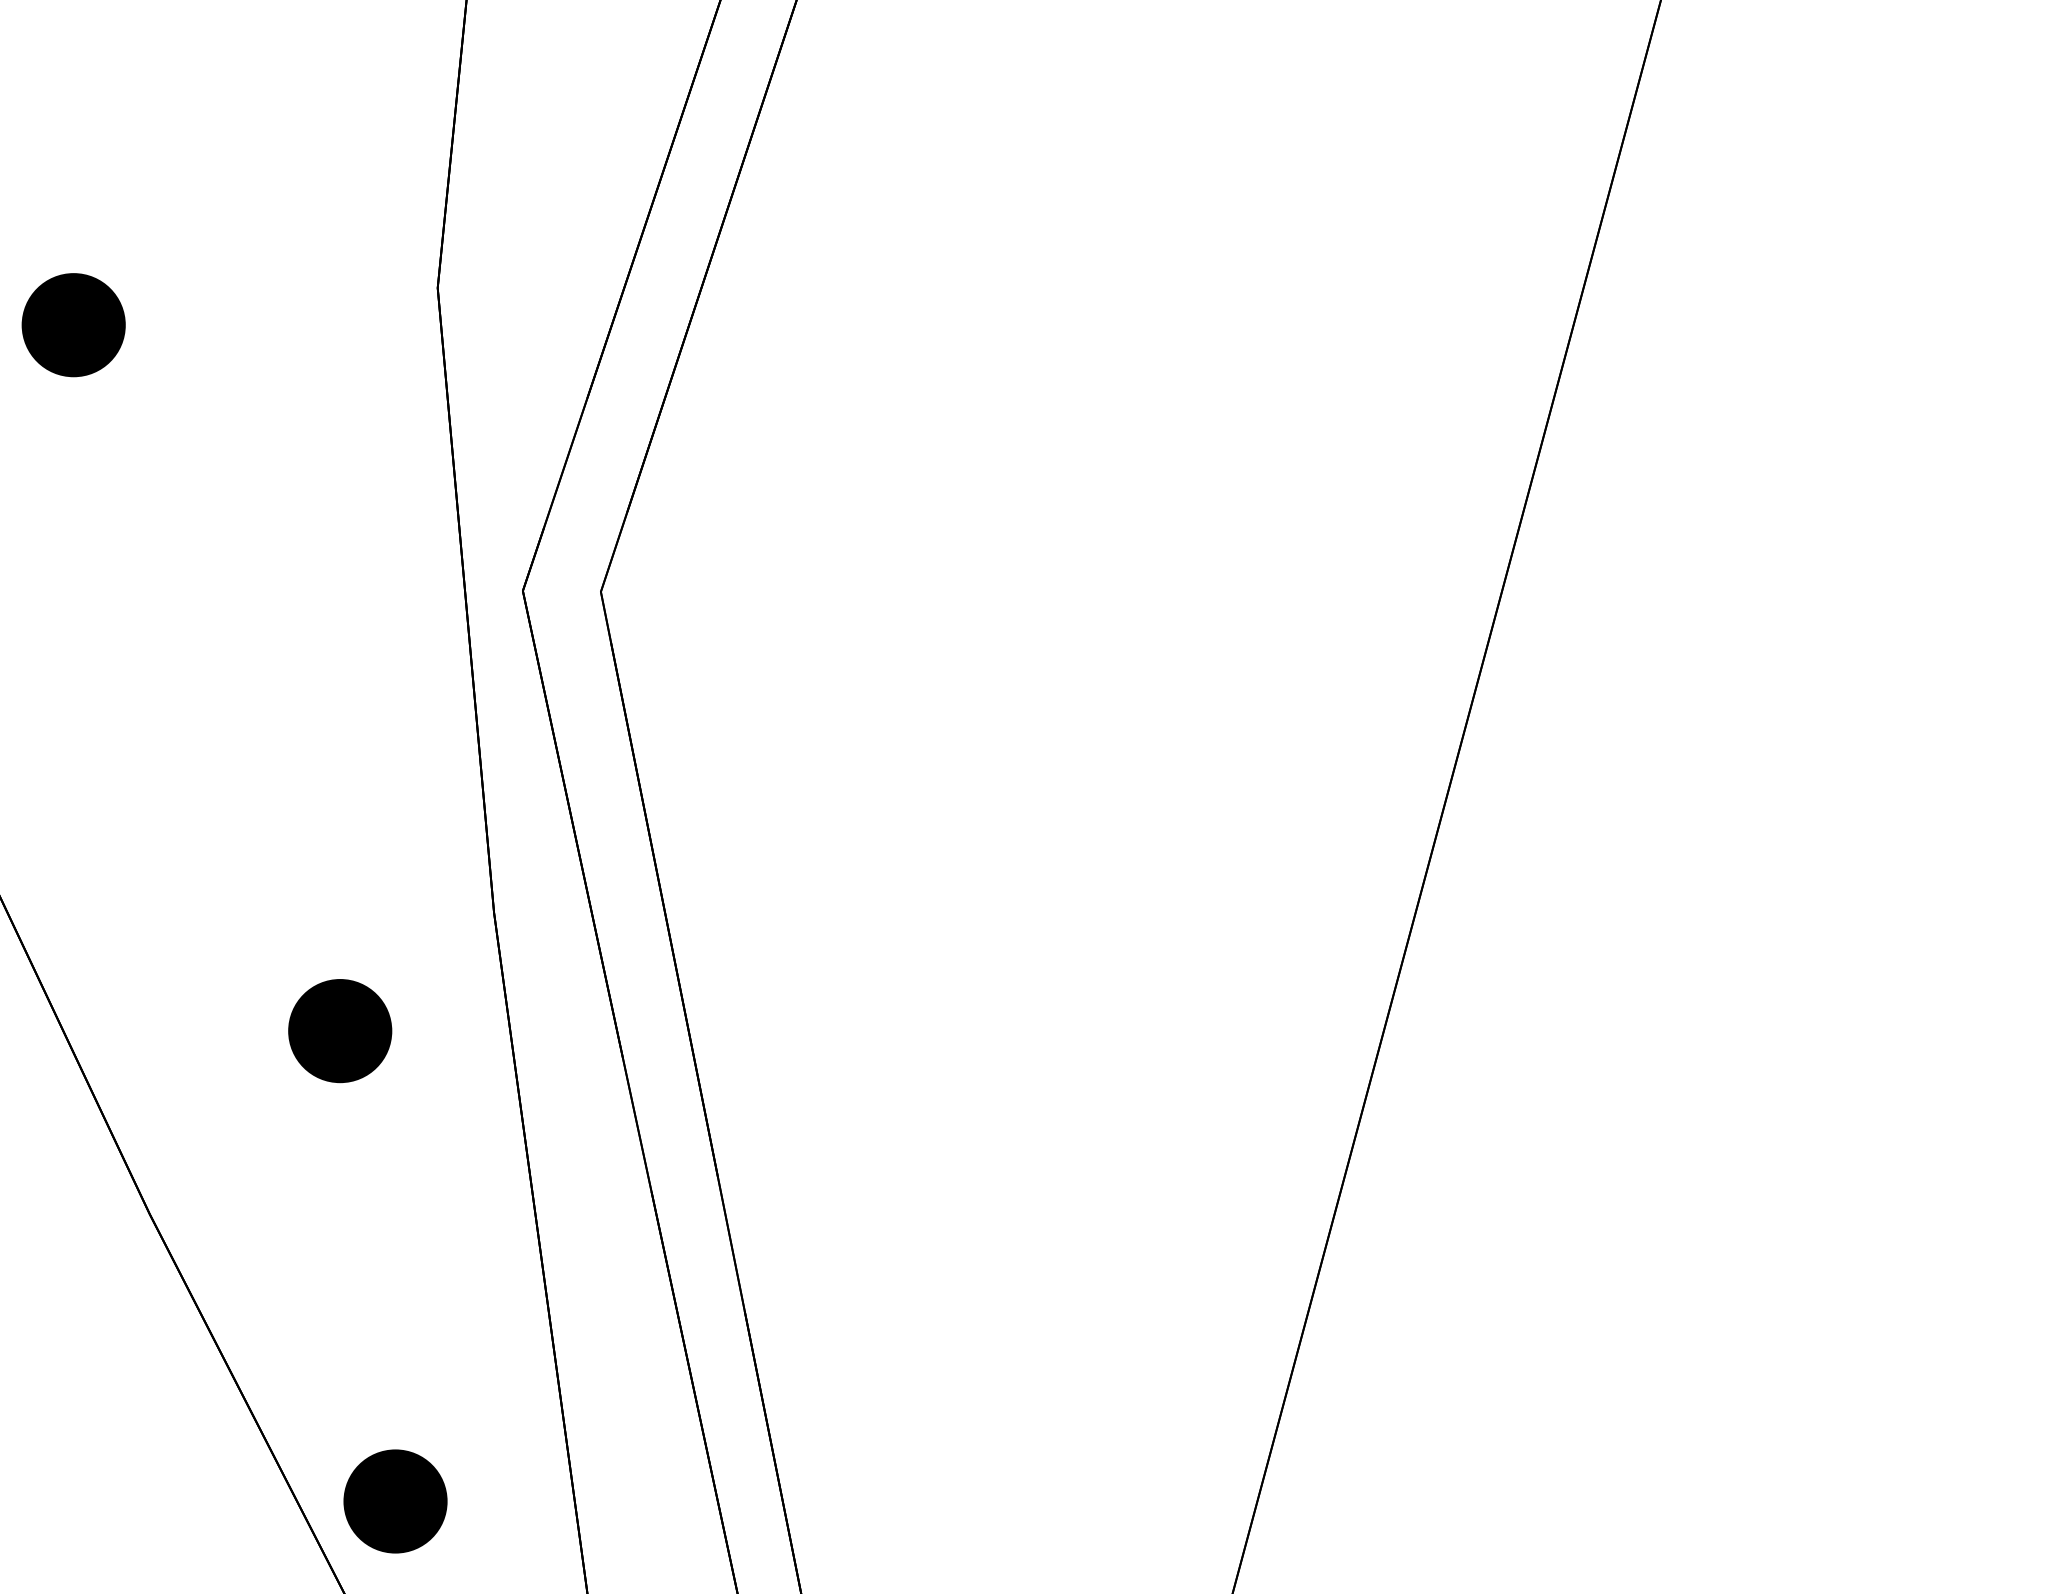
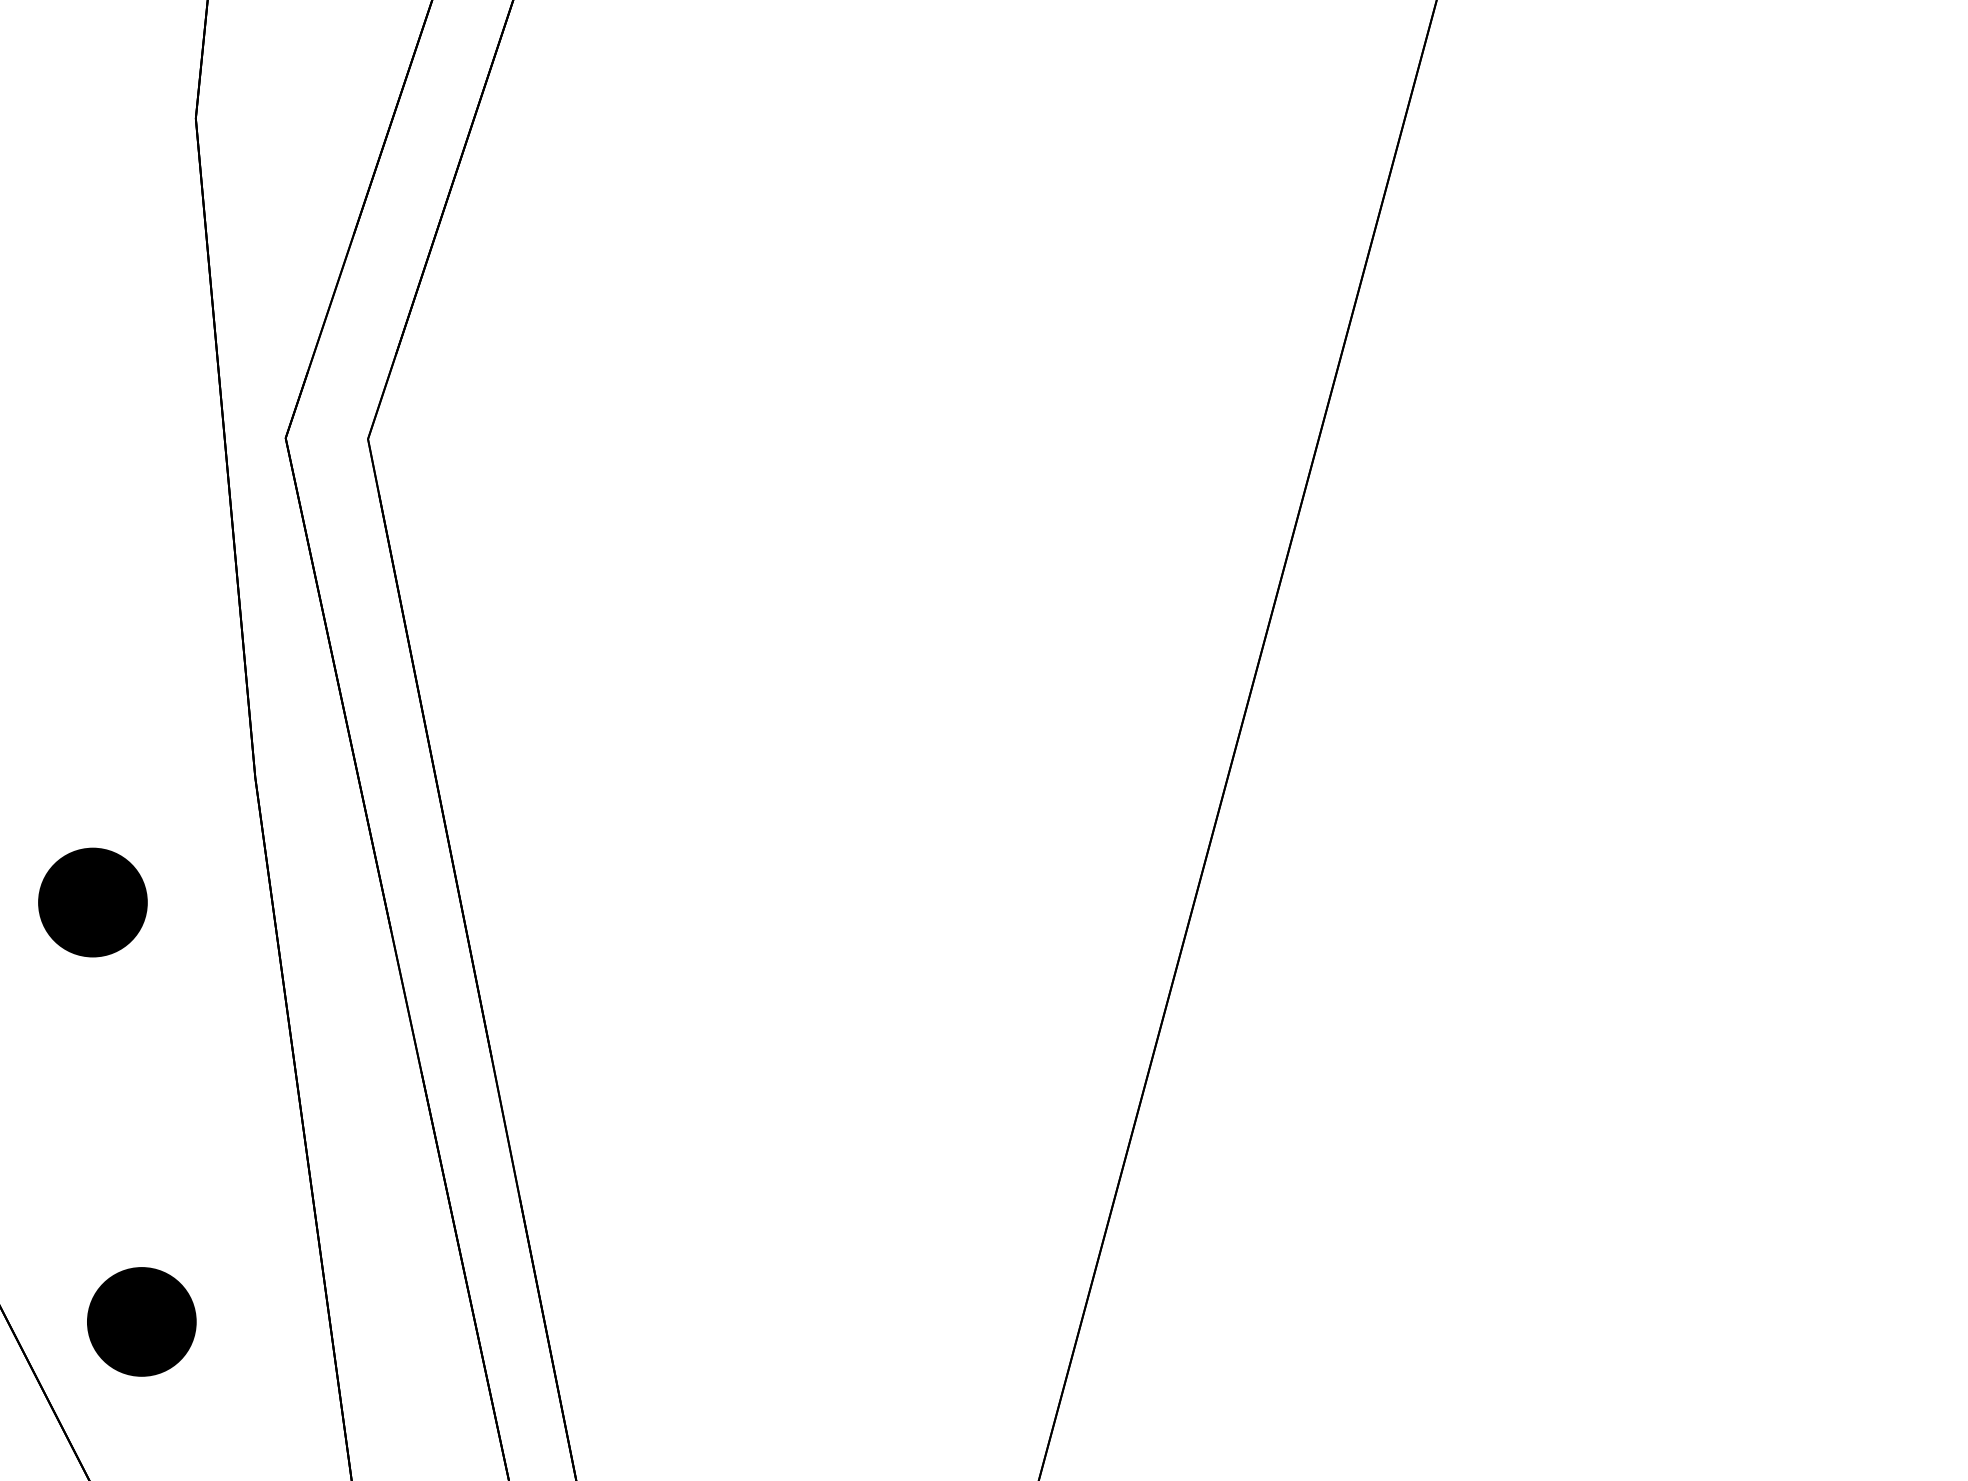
part: (395, 1501) -> (141, 1321), moved

